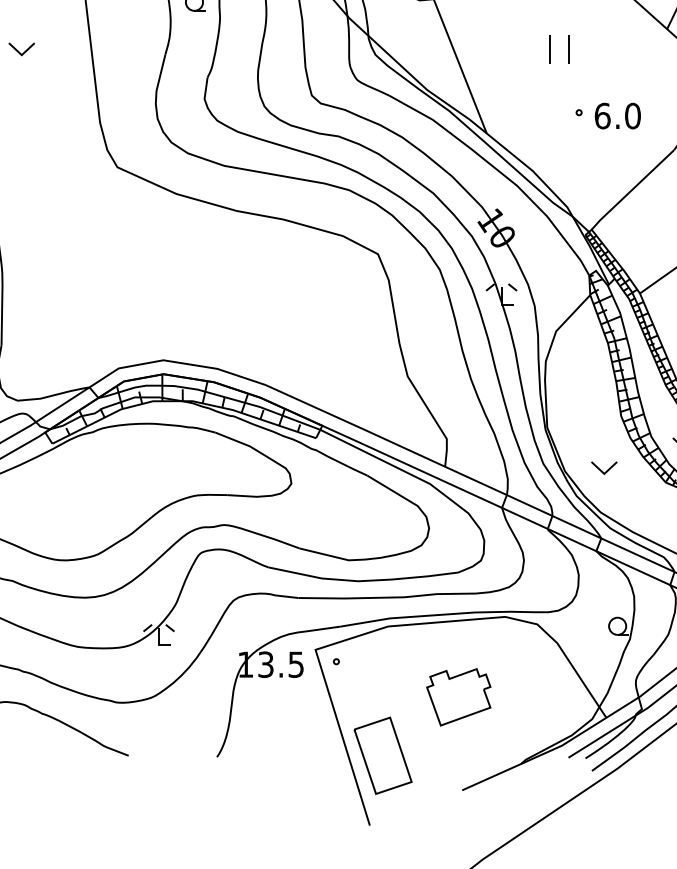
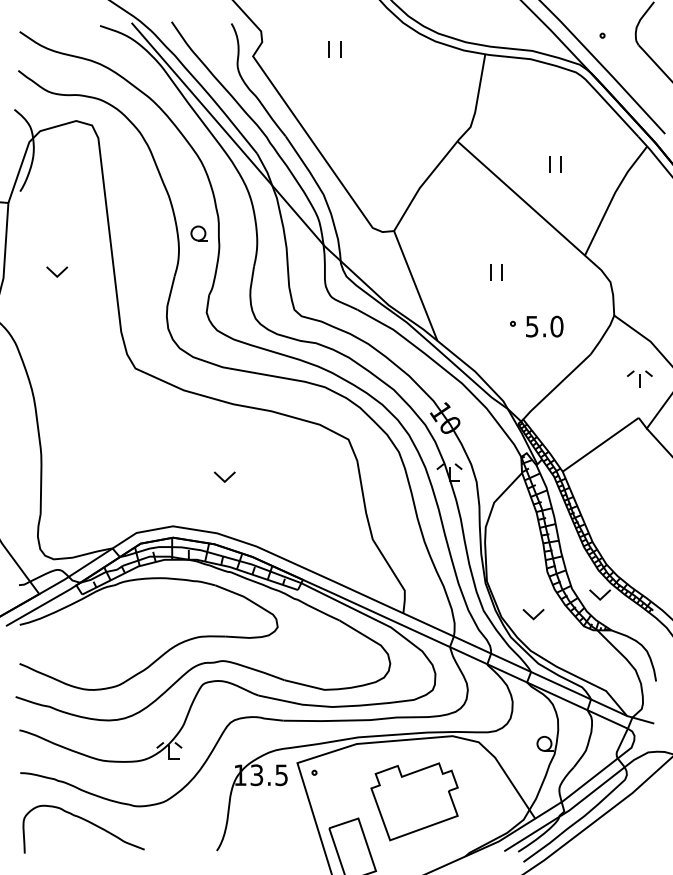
part: (558, 49) -> (496, 272), size x0.71
text: (601, 115) -> (531, 326), 6.0 -> 5.0
part: (226, 299) -> (224, 476), added
part: (458, 696) -> (414, 801), size x1.67

